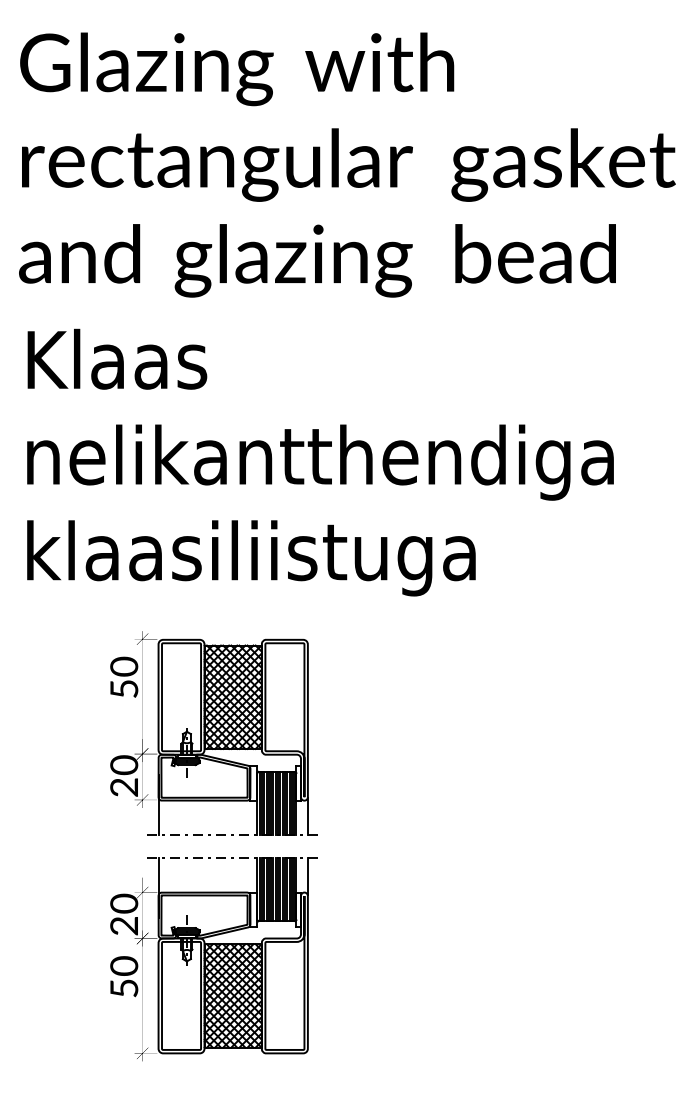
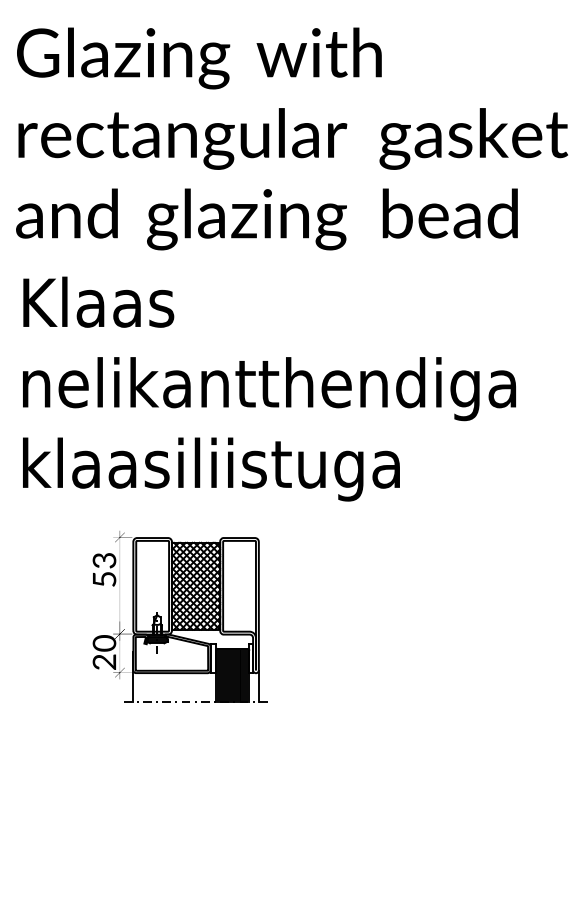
text: (124, 666) -> (104, 560), 50 -> 53
part: (213, 958) -> (179, 805), removed

